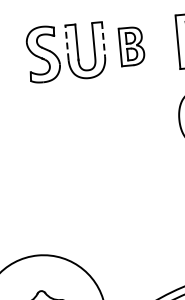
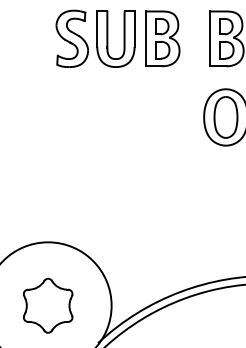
line: (103, 39) -> (134, 29), dashed -> solid
line: (67, 43) -> (97, 29), dashed -> solid
part: (131, 46) -> (162, 38), size x1.43

